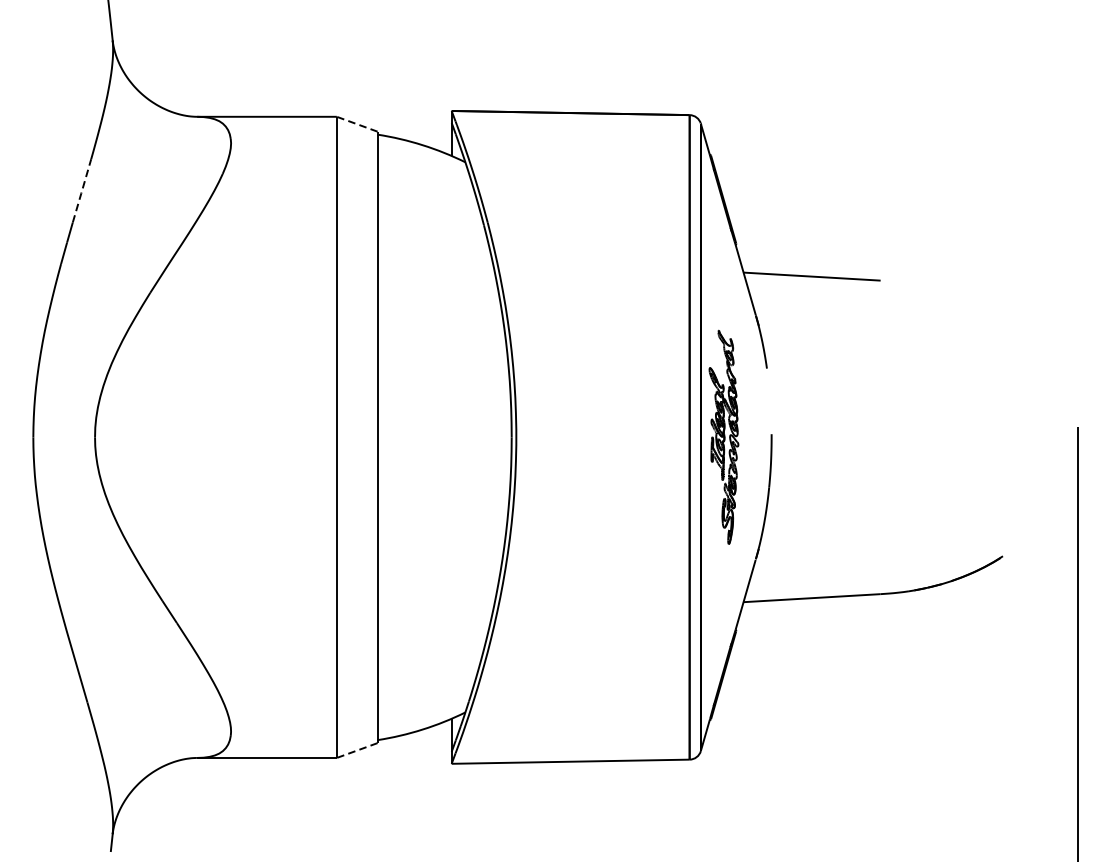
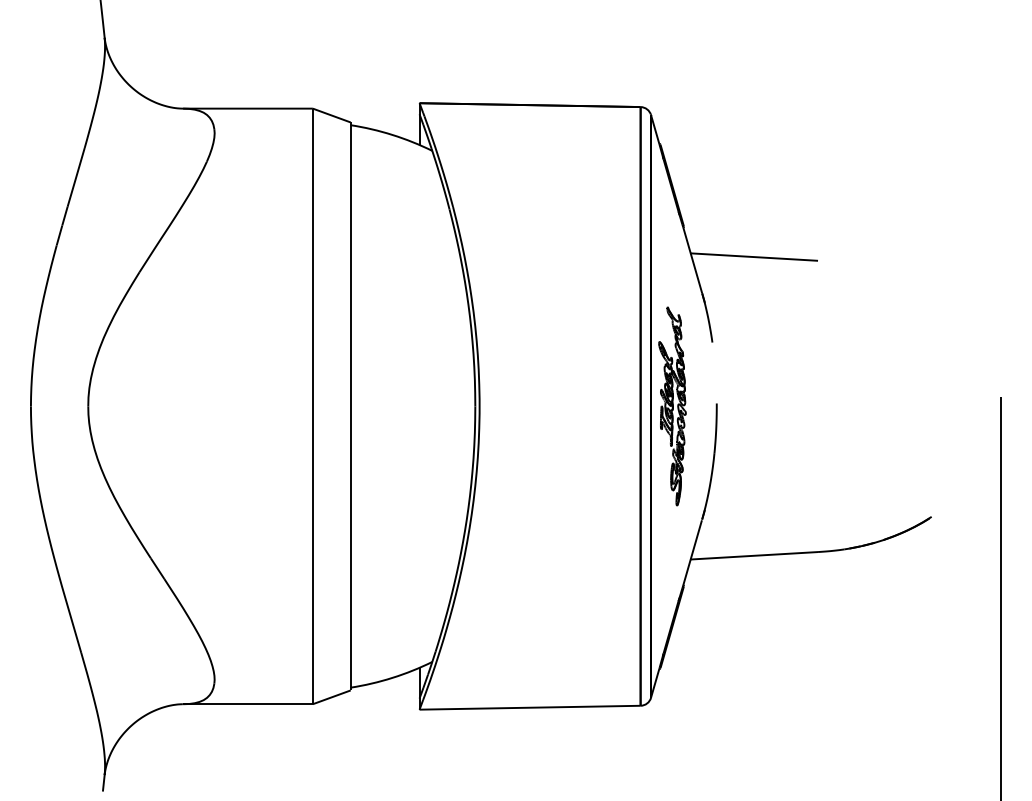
line: (356, 124) -> (331, 115), dashed -> solid
line: (82, 190) -> (76, 177), dashed -> solid
line: (356, 750) -> (331, 697), dashed -> solid

